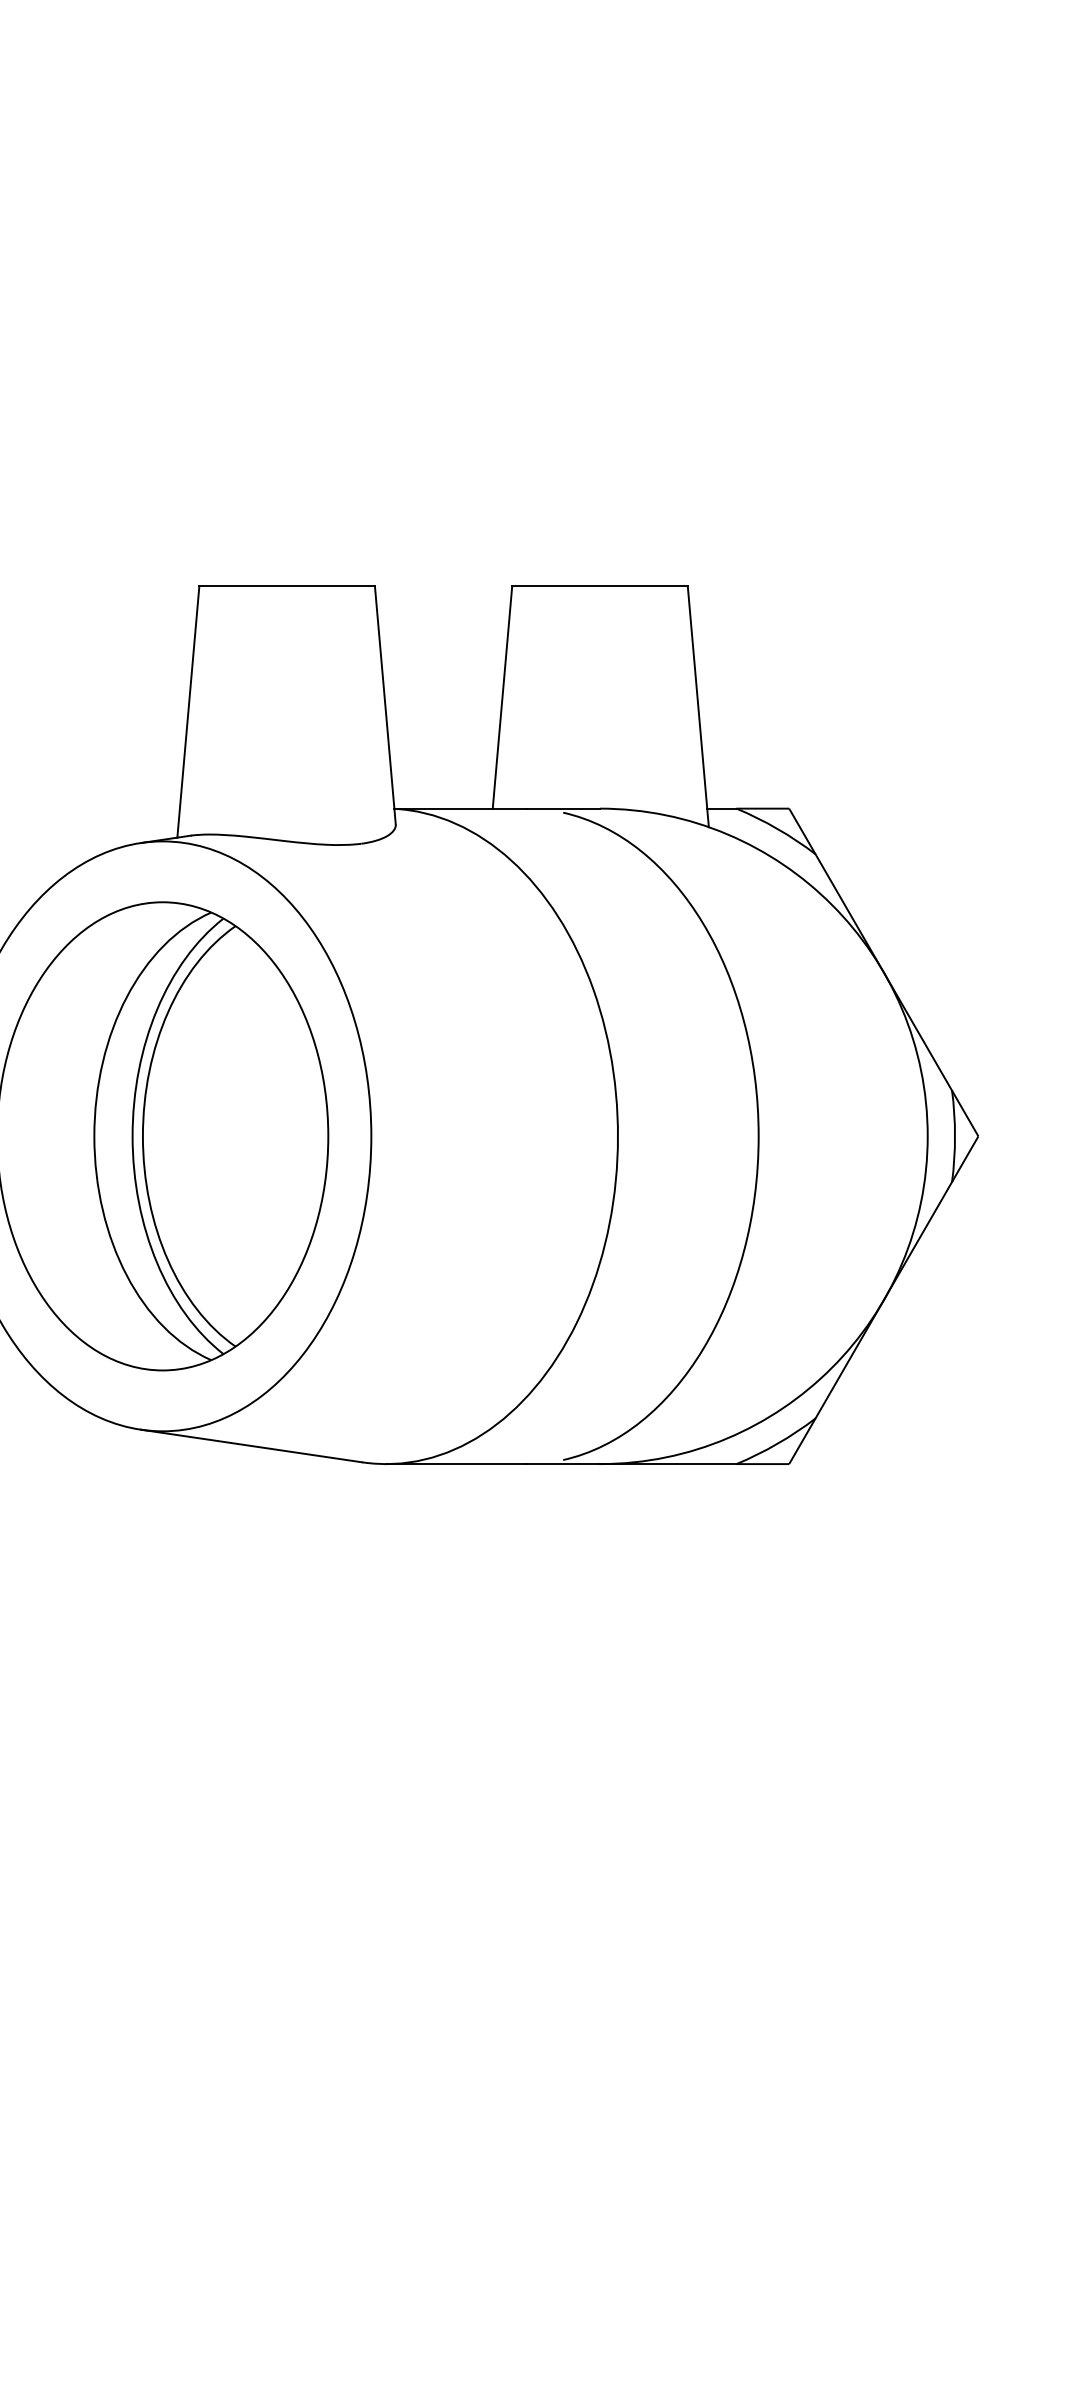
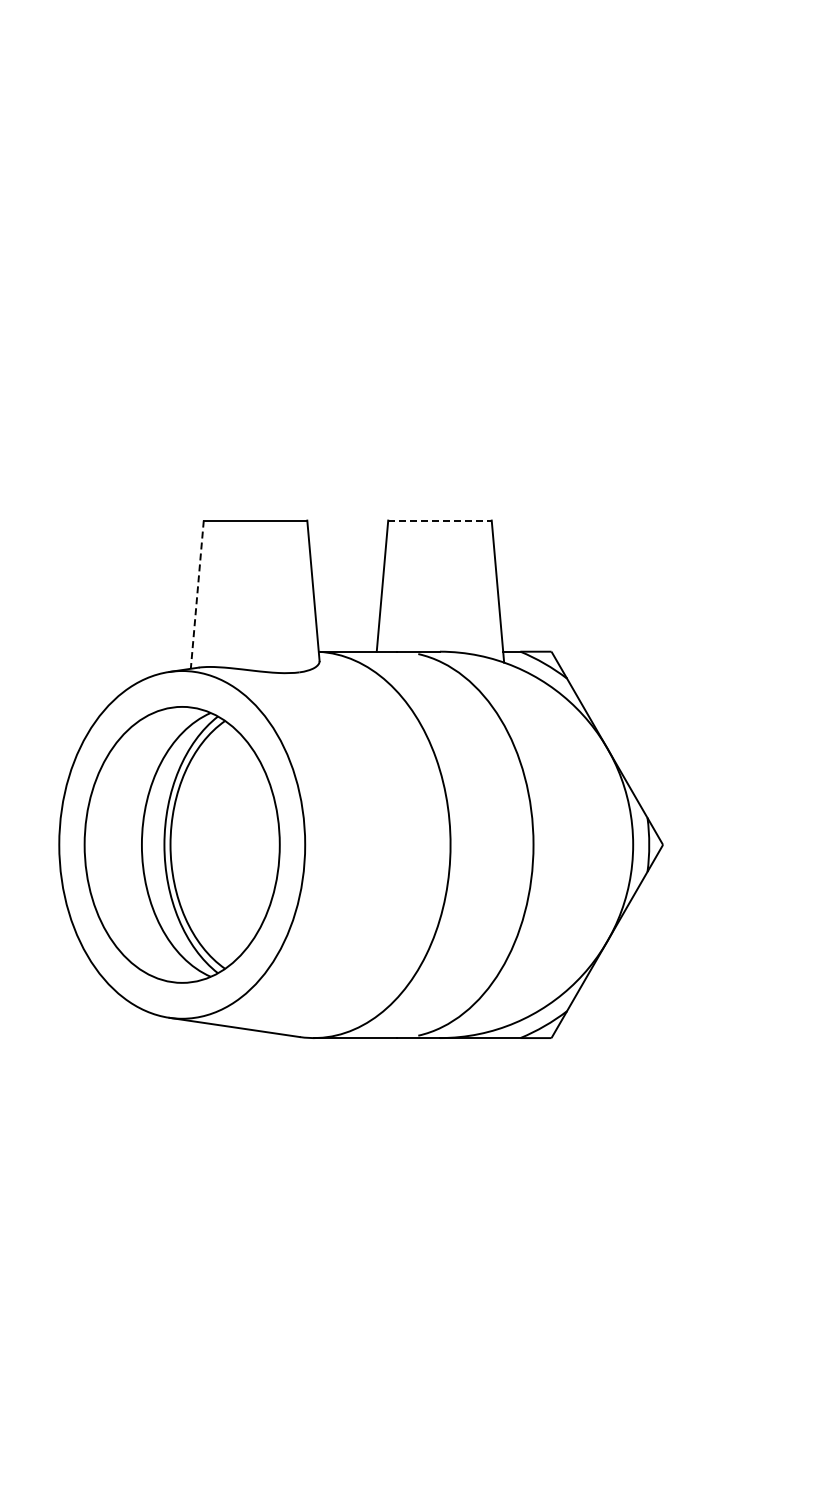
line: (599, 586) -> (439, 520), solid -> dashed
line: (188, 713) -> (197, 595), solid -> dashed

